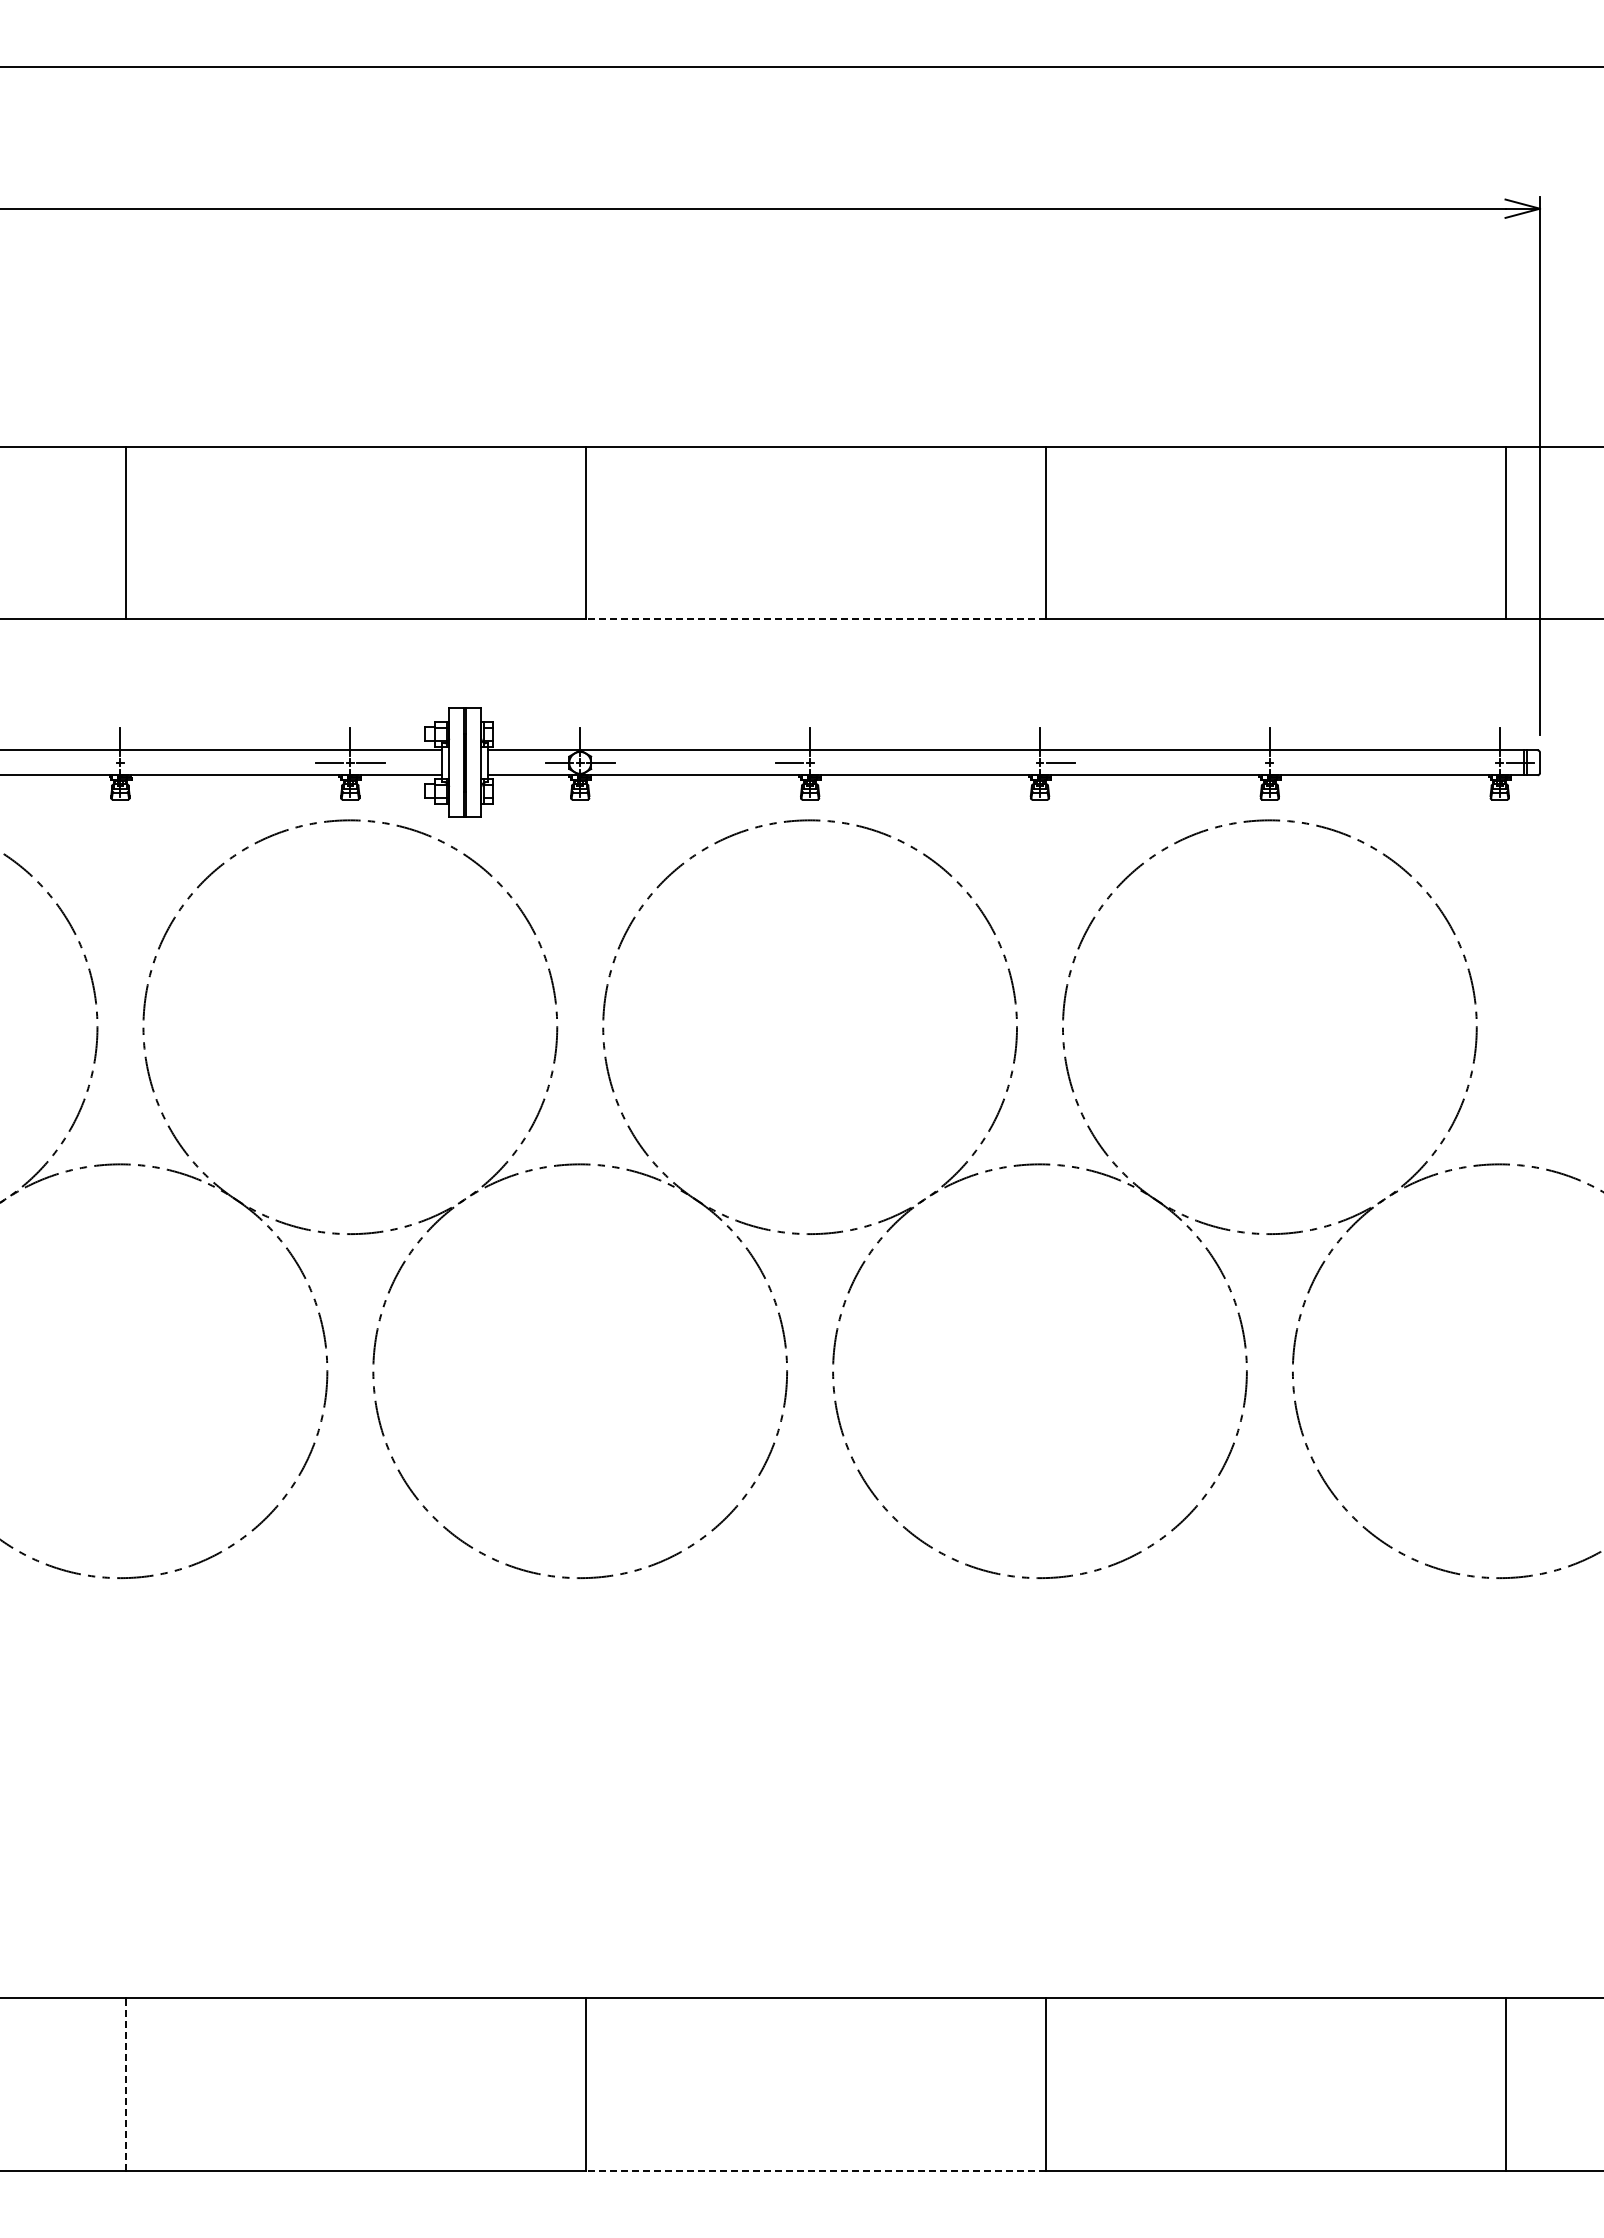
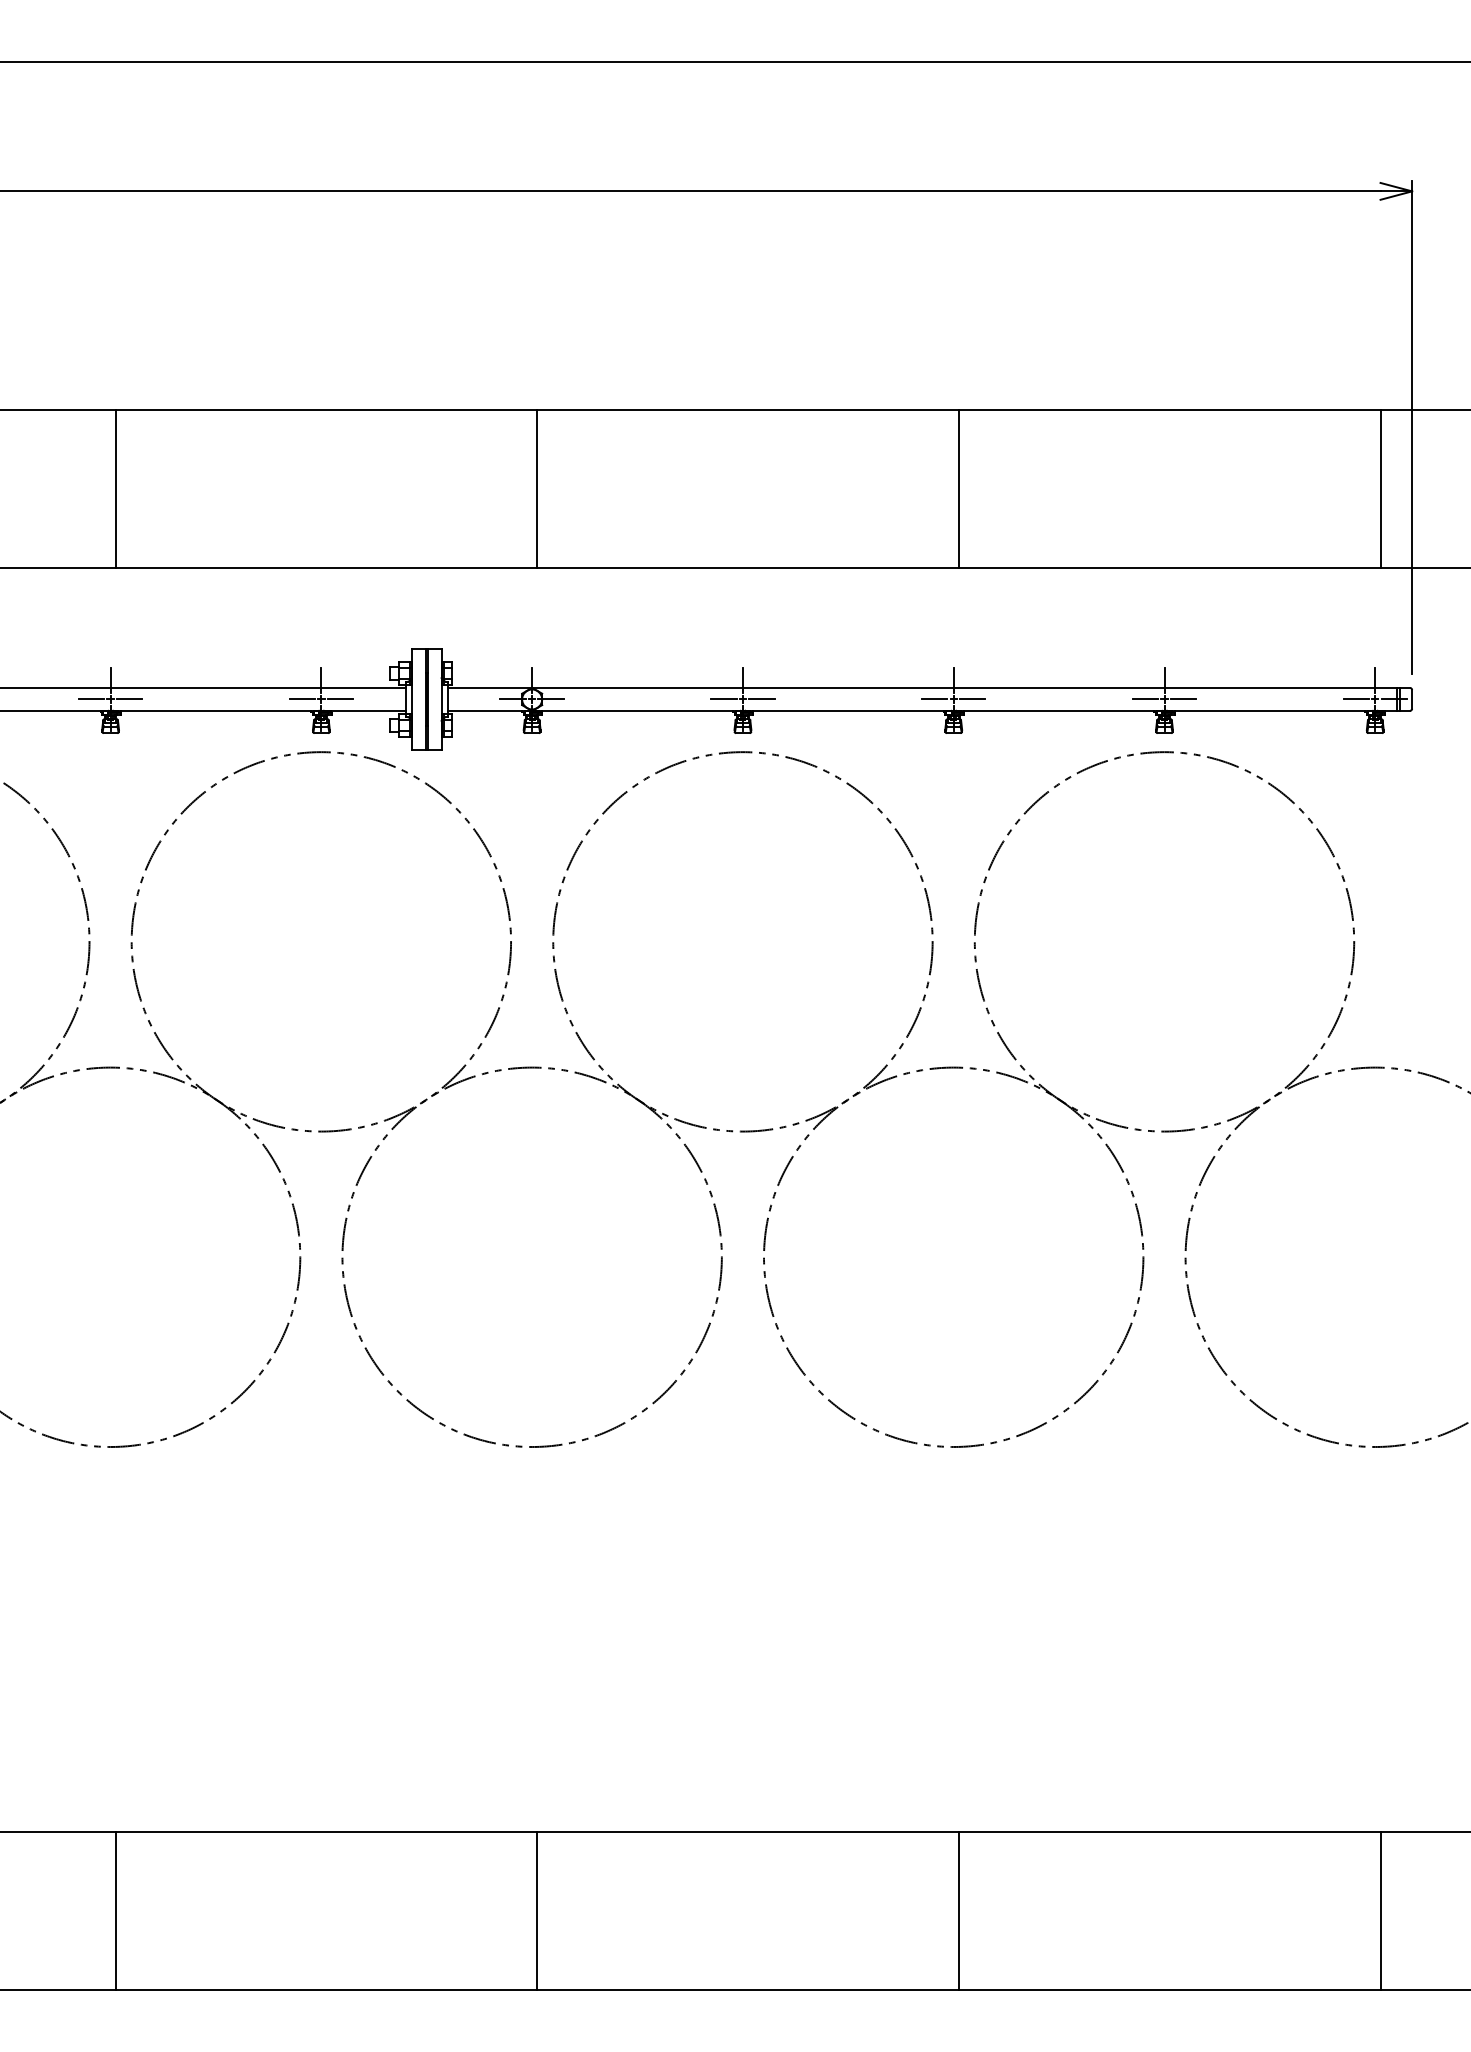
line: (815, 619) -> (747, 568), dashed -> solid
line: (99, 762) -> (91, 699), added
line: (141, 762) -> (129, 699), added
line: (830, 762) -> (761, 699), added
line: (1019, 762) -> (934, 699), added
line: (1248, 762) -> (1144, 699), added
line: (1290, 762) -> (1183, 699), added
line: (1478, 762) -> (1355, 699), added
line: (126, 2084) -> (116, 1911), dashed -> solid
line: (815, 2170) -> (747, 1990), dashed -> solid

